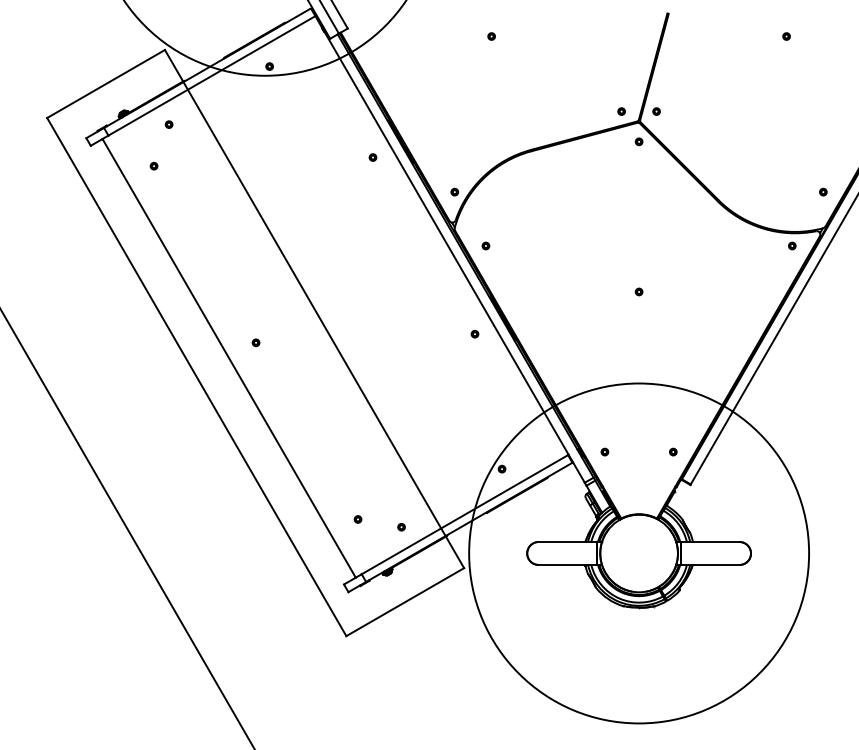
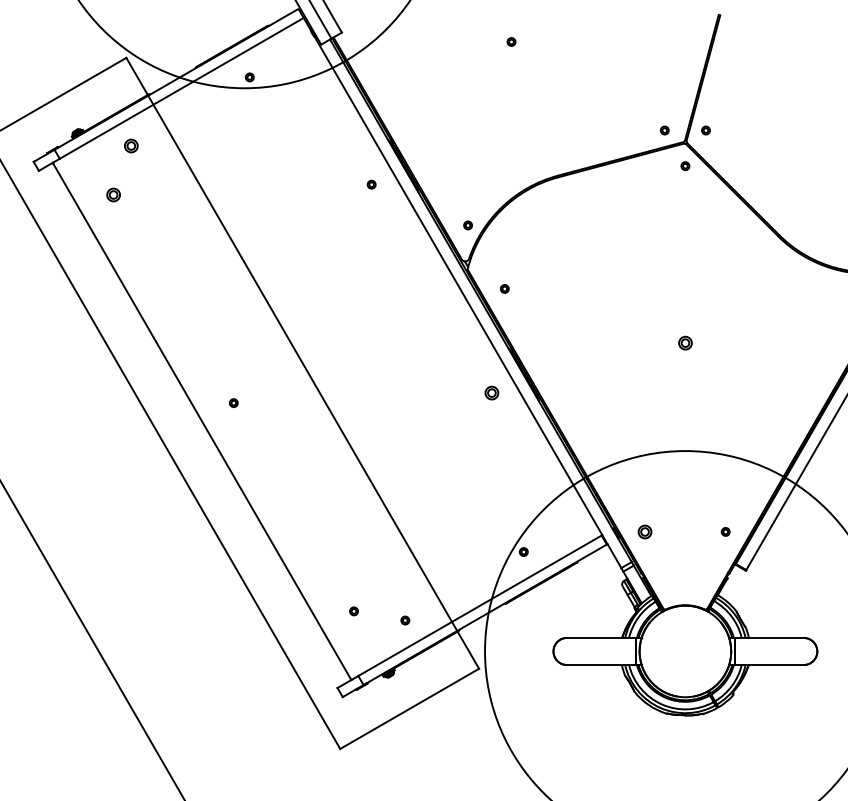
part: (168, 124) -> (130, 145), size x1.6
part: (153, 165) -> (112, 194), size x1.6
part: (638, 291) -> (684, 342), size x1.6
part: (474, 333) -> (491, 392), size x1.6
part: (604, 451) -> (644, 531), size x1.6

